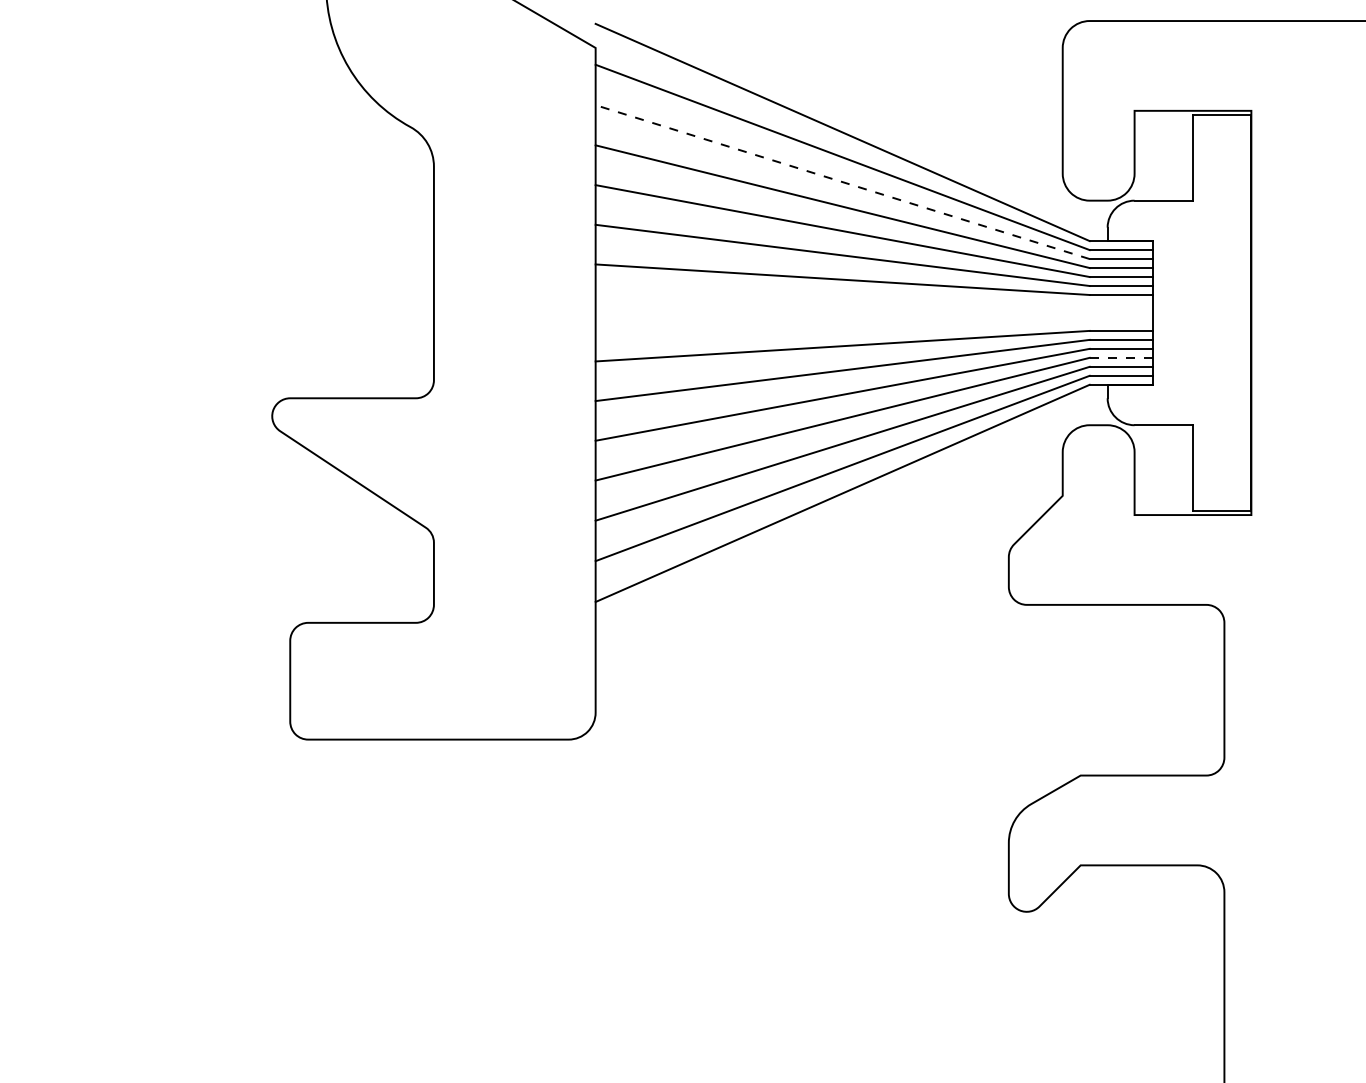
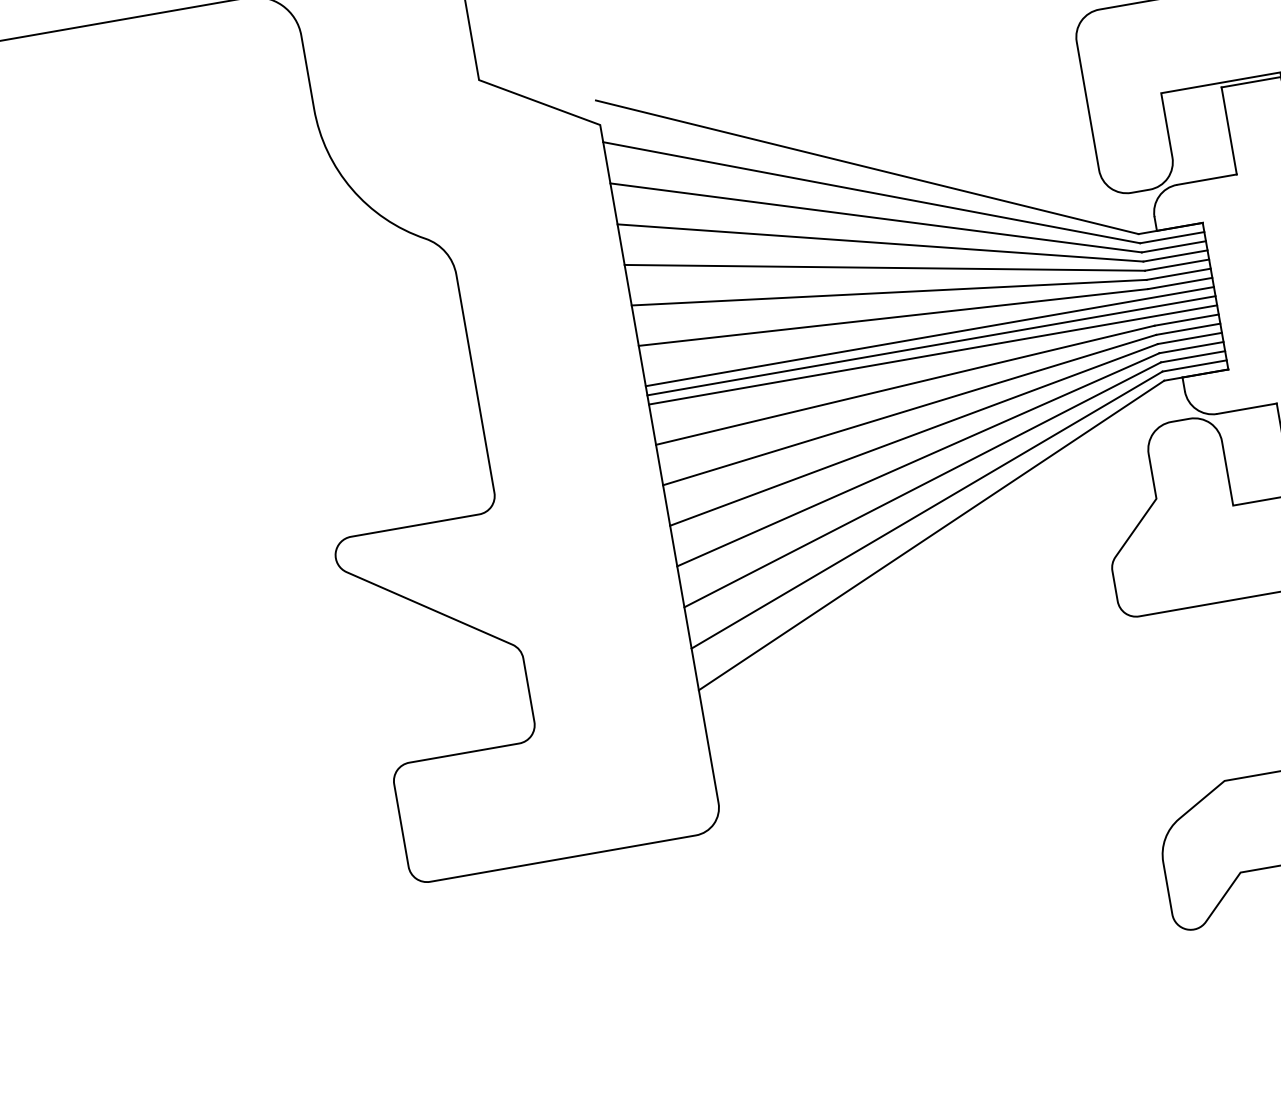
line: (842, 182) -> (876, 218), dashed -> solid
line: (873, 303) -> (929, 336), added
line: (873, 312) -> (930, 345), added
line: (873, 321) -> (932, 354), added
line: (1120, 357) -> (1190, 347), dashed -> solid

